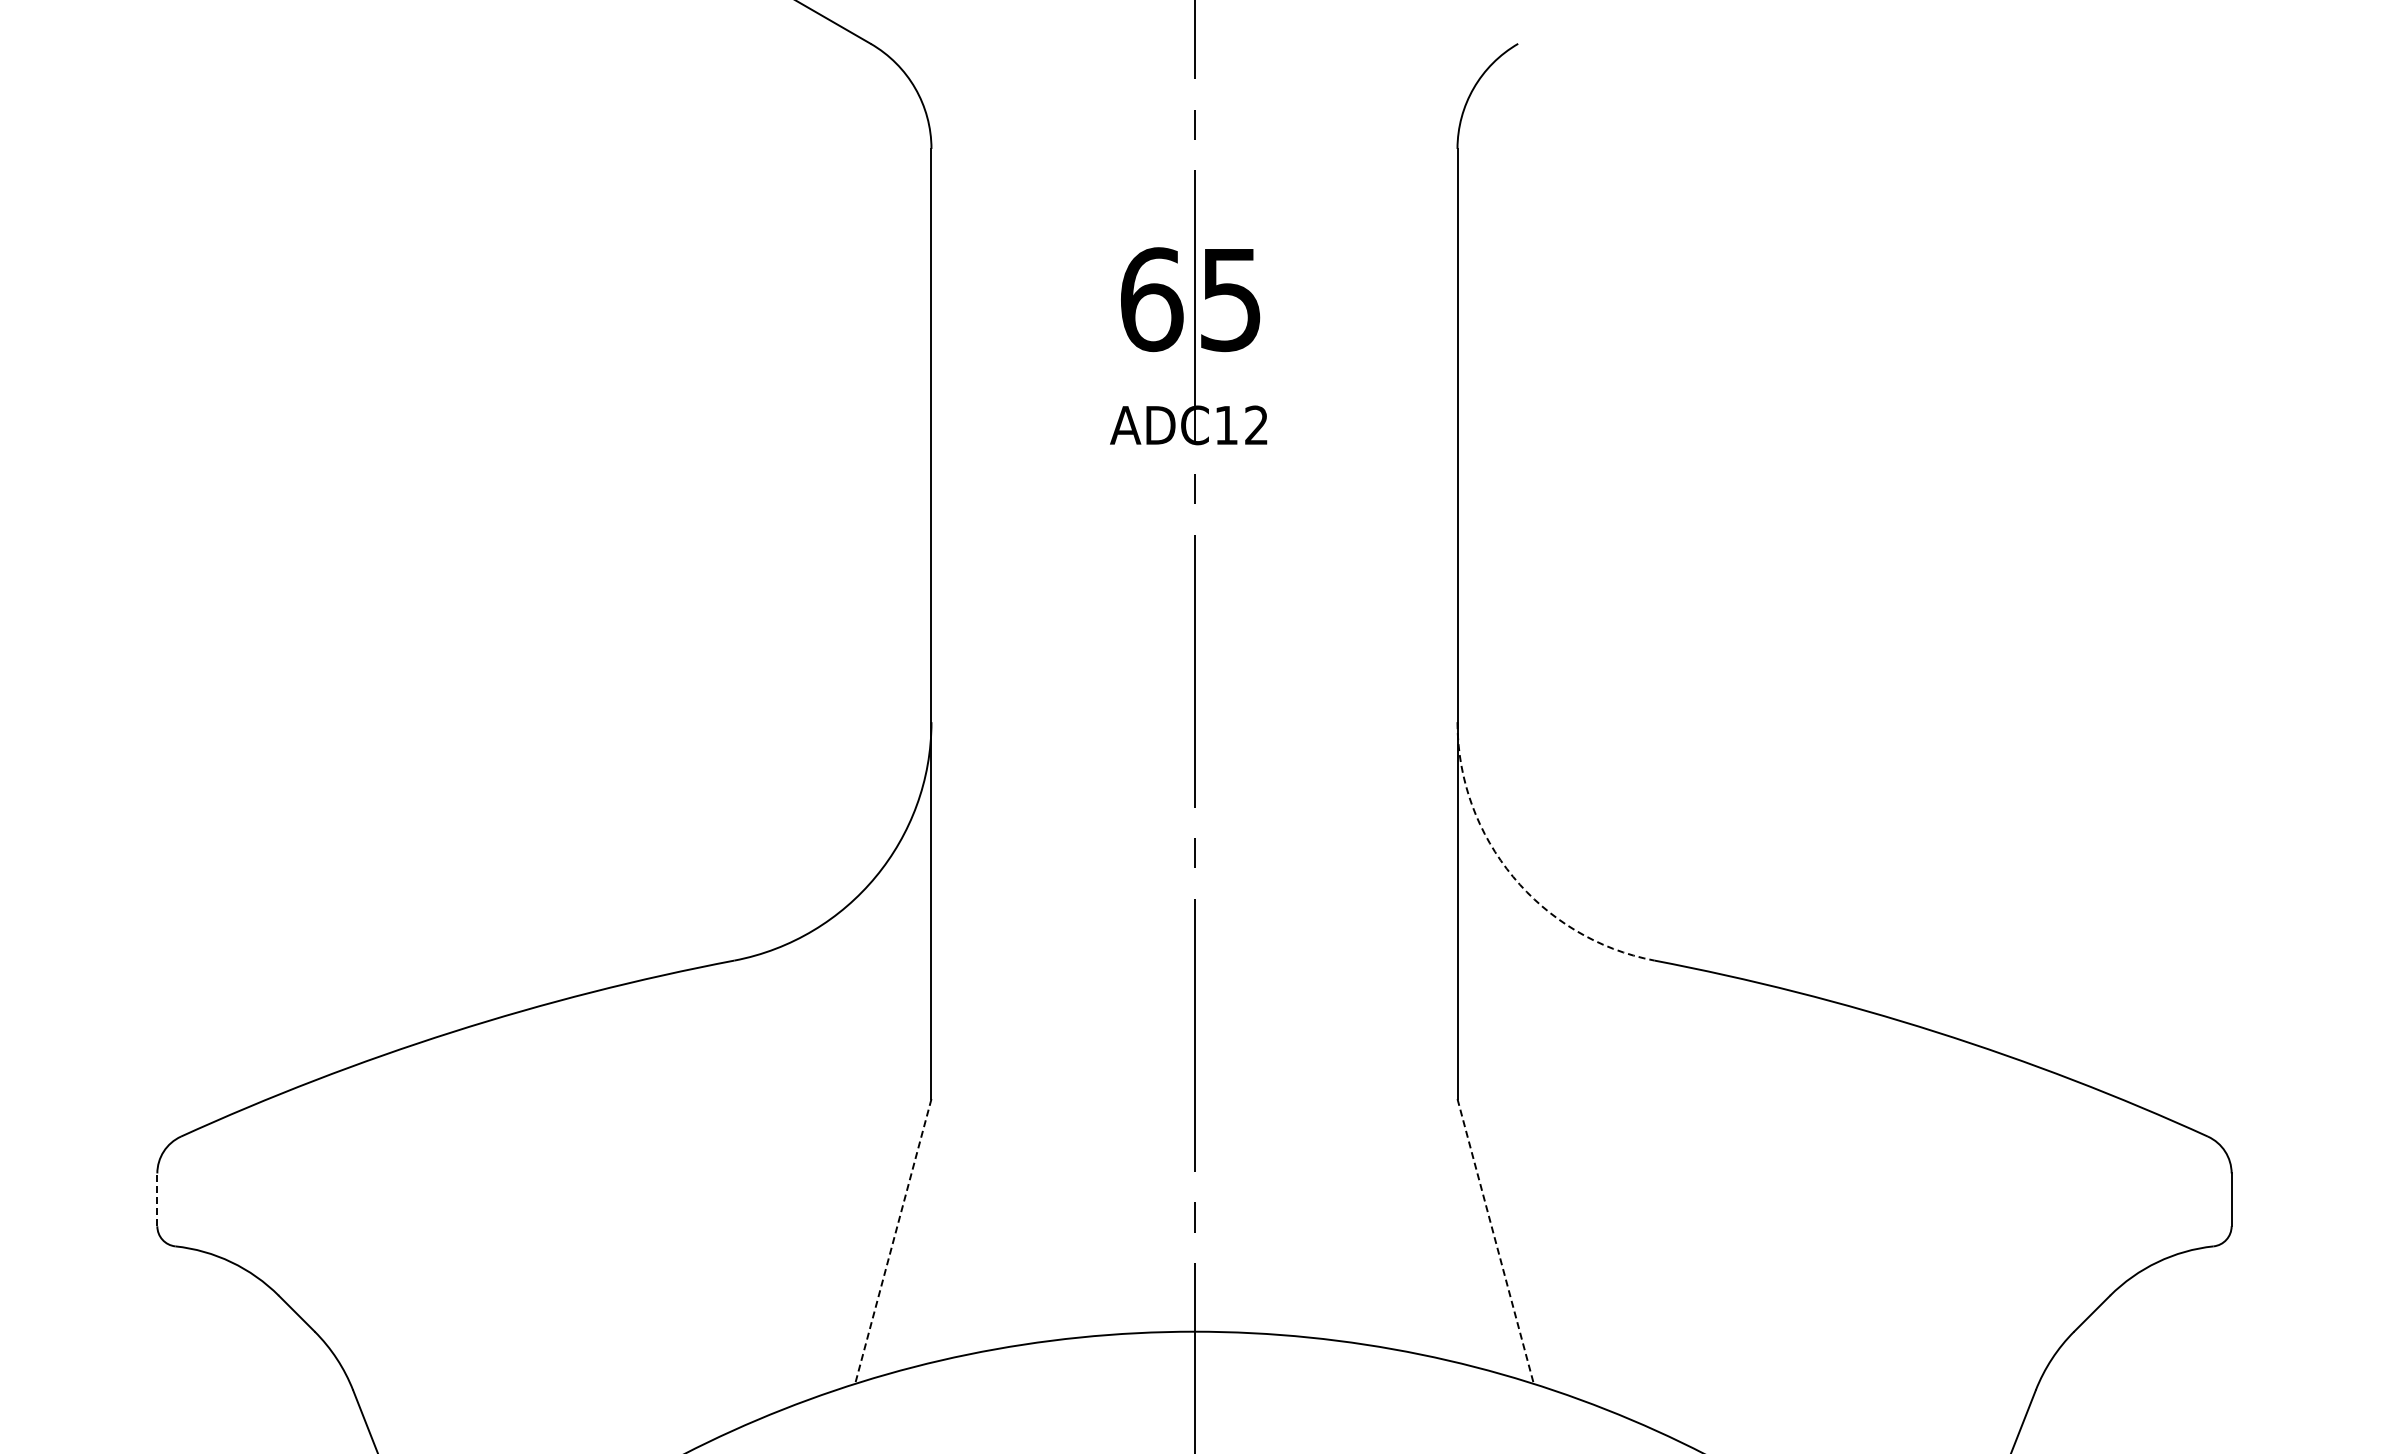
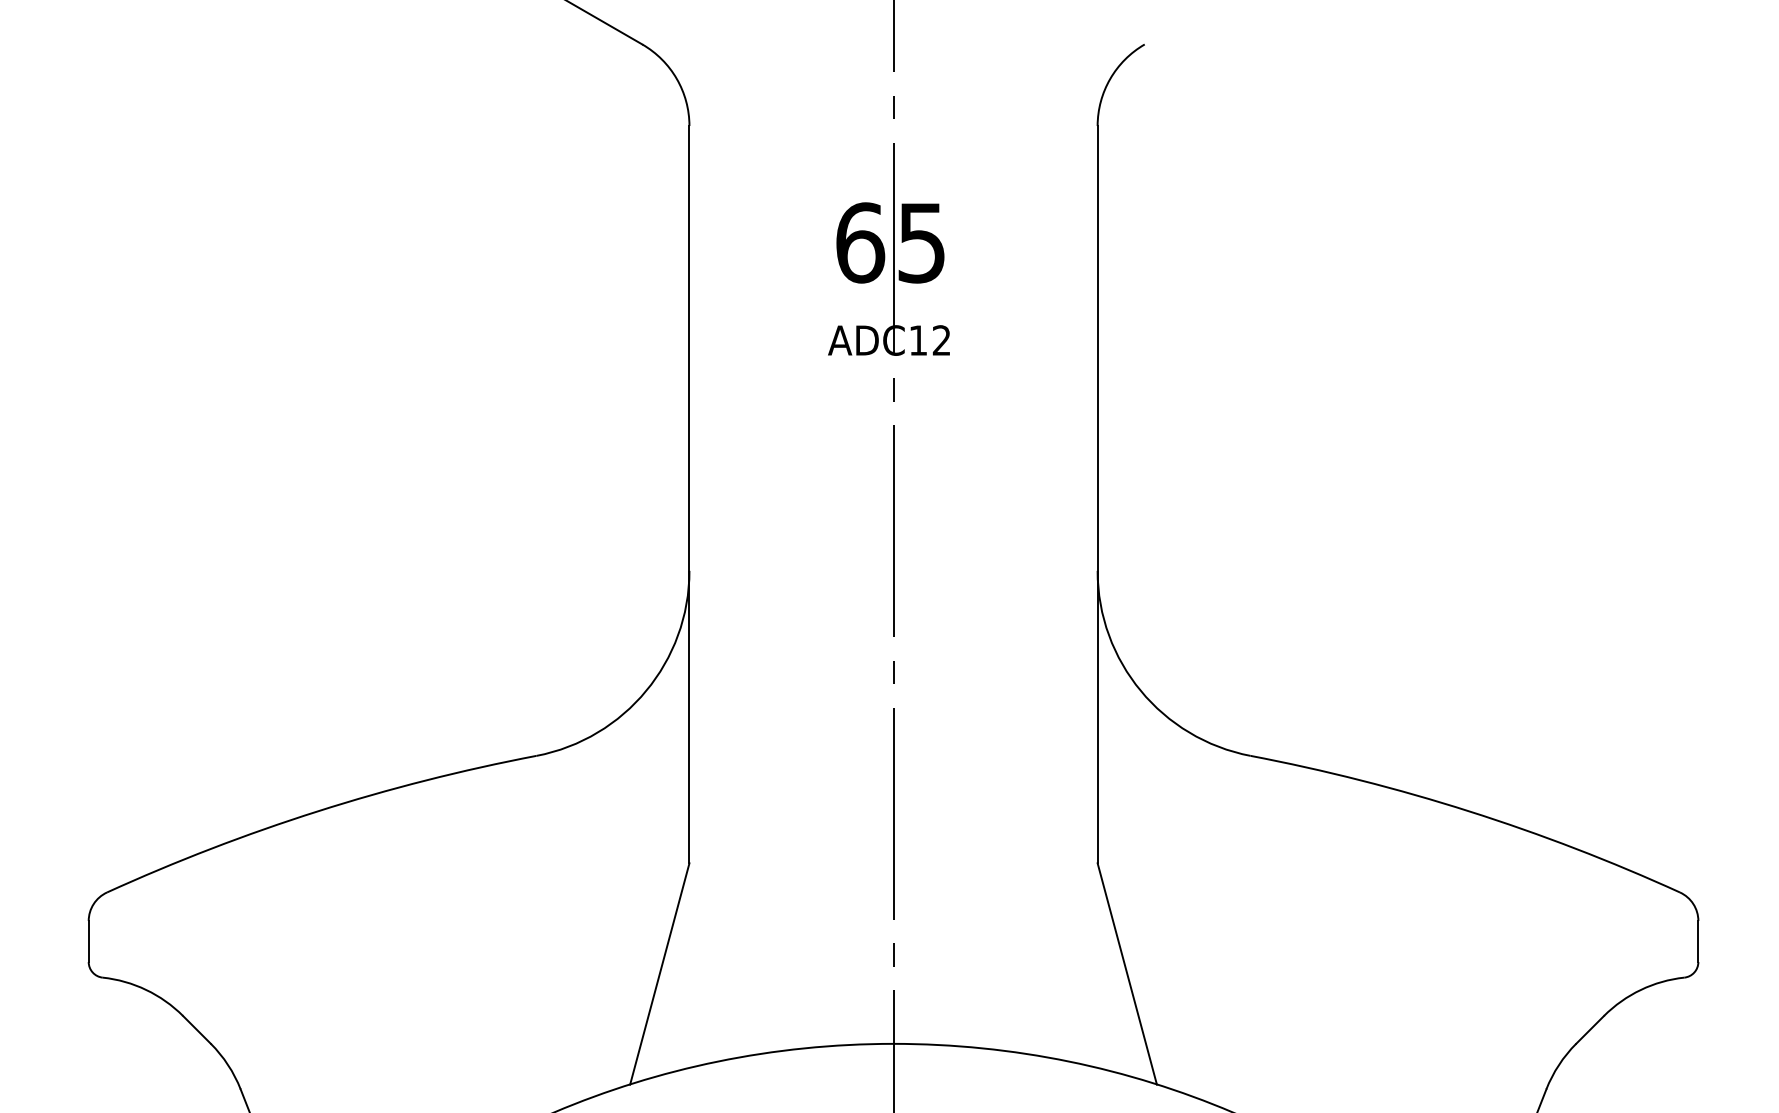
arc: (1513, 876) -> (1141, 690), dashed -> solid
line: (157, 1199) -> (88, 941), dashed -> solid
line: (893, 1241) -> (659, 973), dashed -> solid
line: (1495, 1241) -> (1127, 973), dashed -> solid

